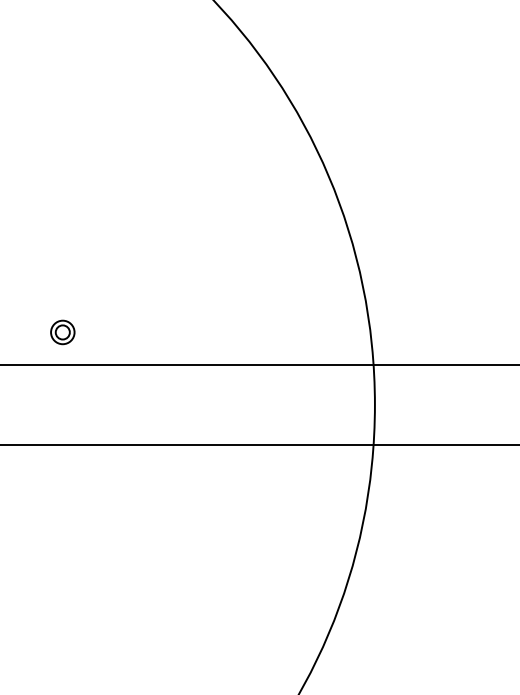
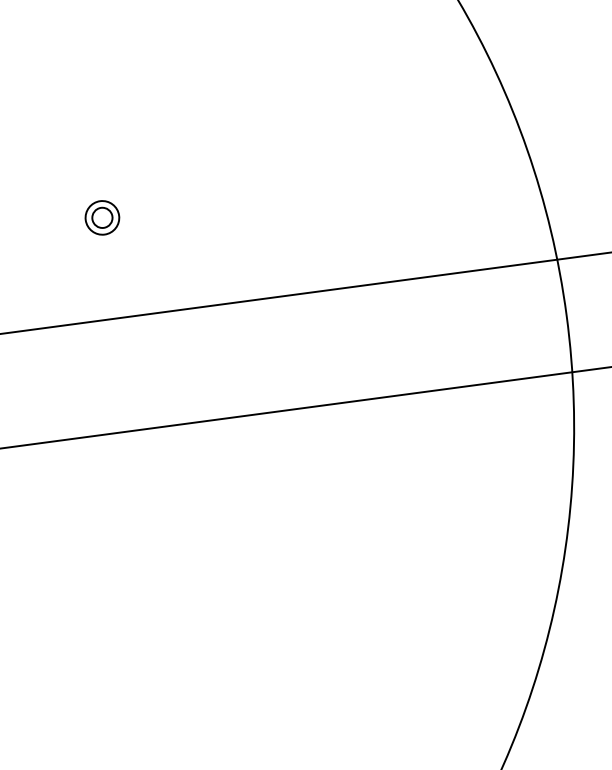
part: (62, 332) -> (101, 218), moved

